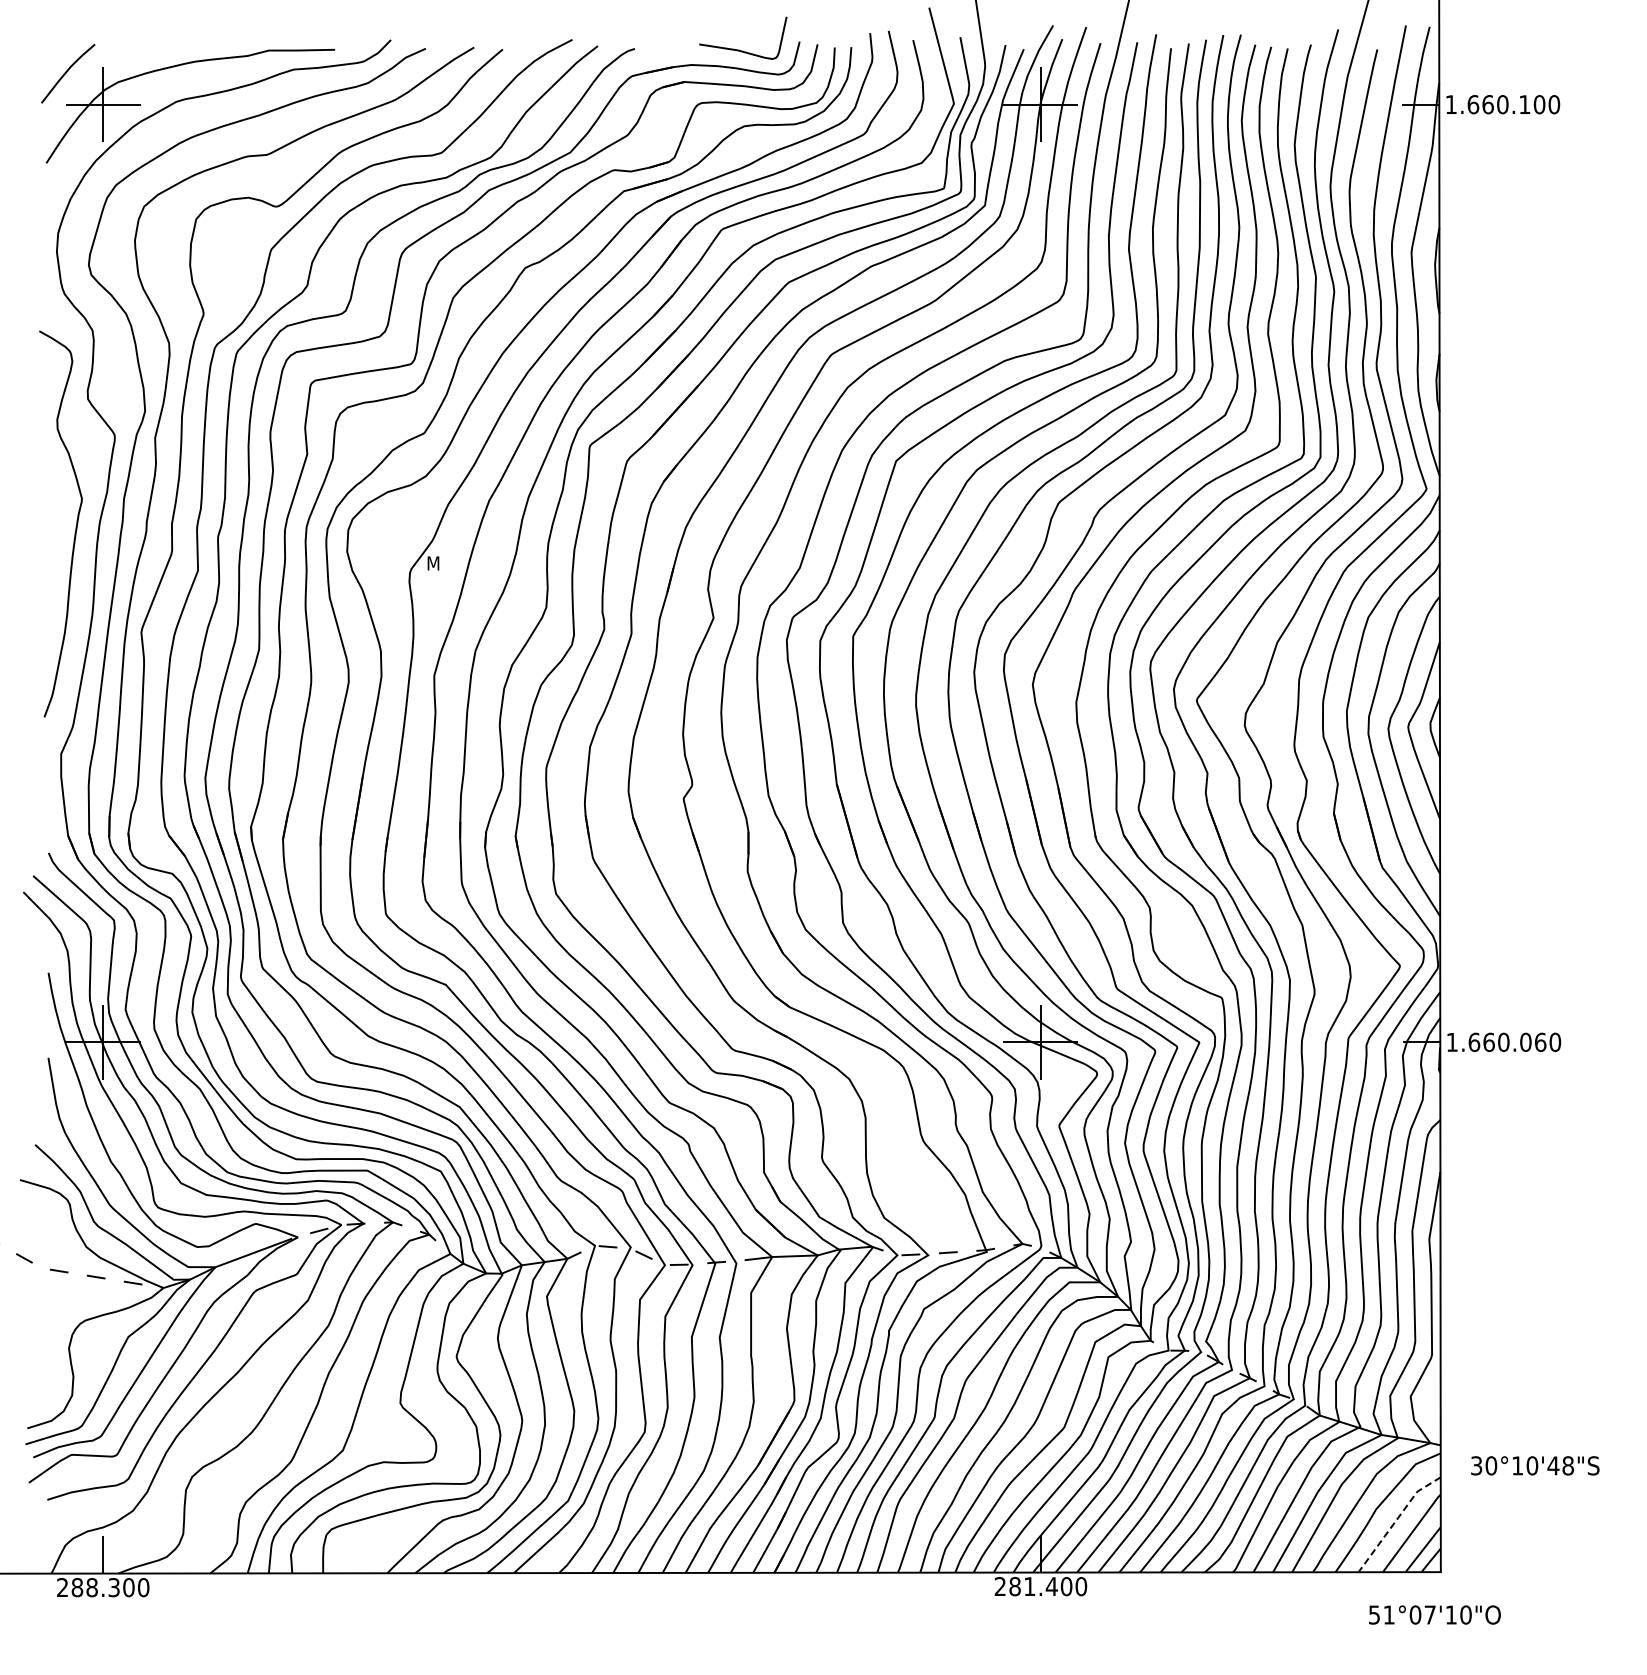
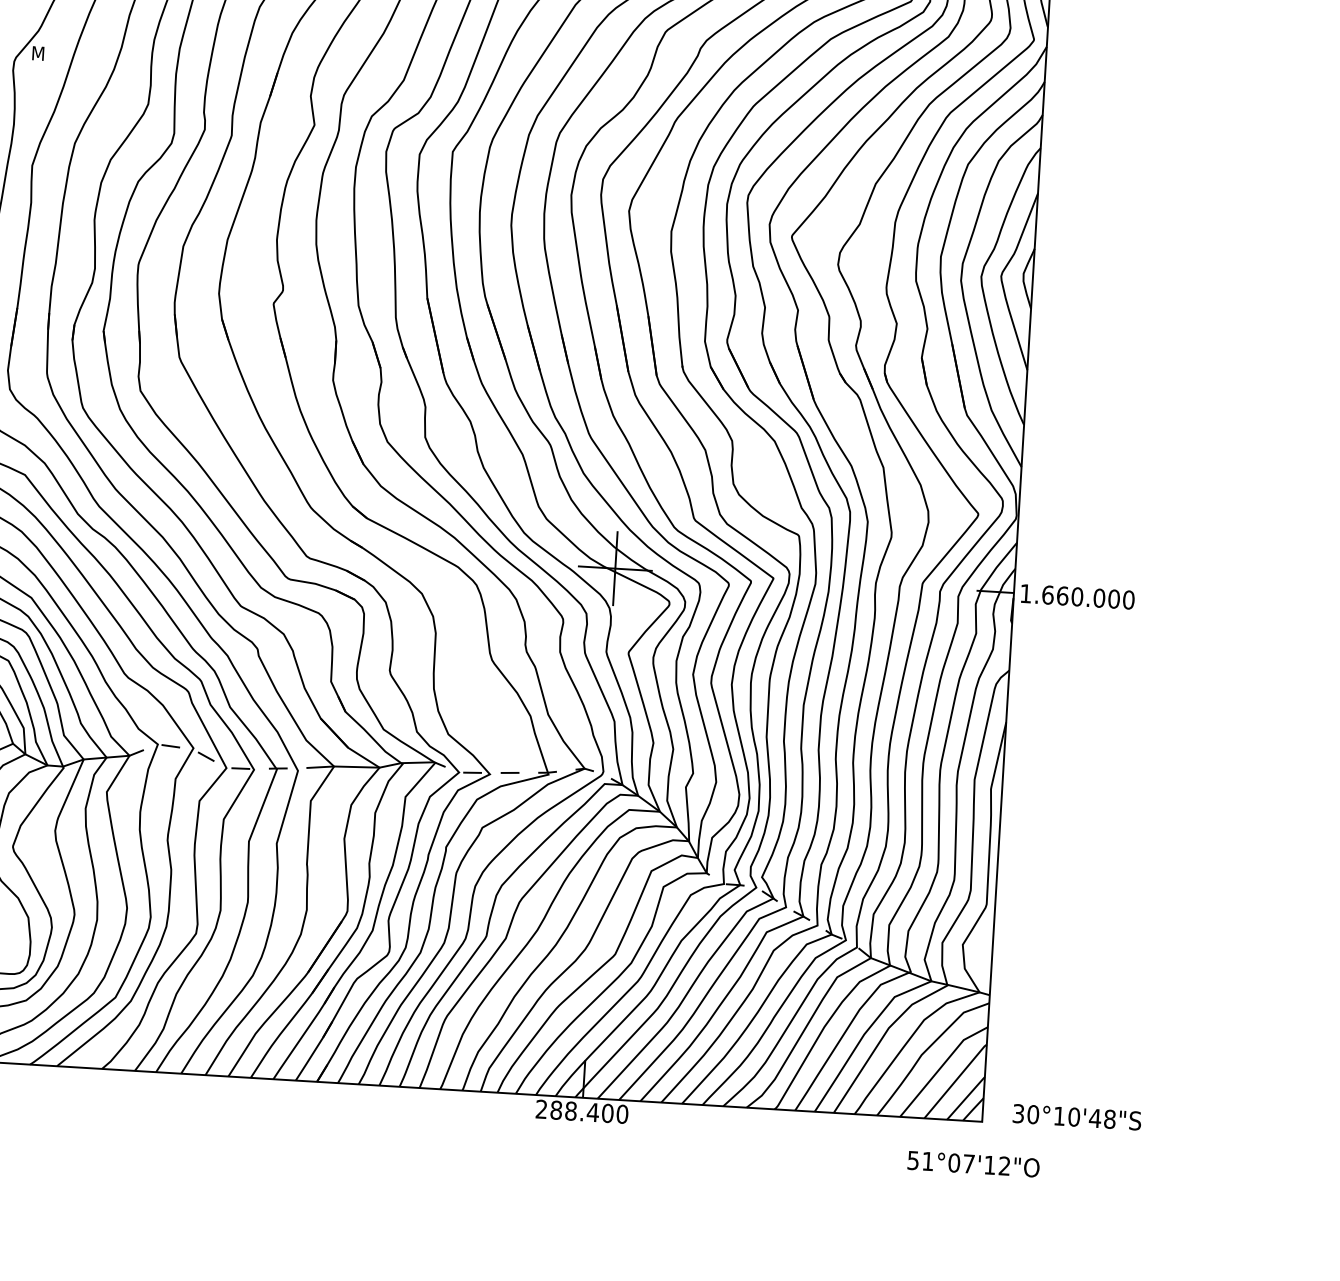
text: (1540, 1041) -> (1114, 598), 1.660.060 -> 1.660.000
text: (1535, 1465) -> (1077, 1116), moved
line: (1396, 1520) -> (941, 1067), dashed -> solid
text: (1029, 1586) -> (570, 1111), 281.400 -> 288.400
text: (1465, 1614) -> (1004, 1165), 51°07'10"O -> 51°07'12"O

